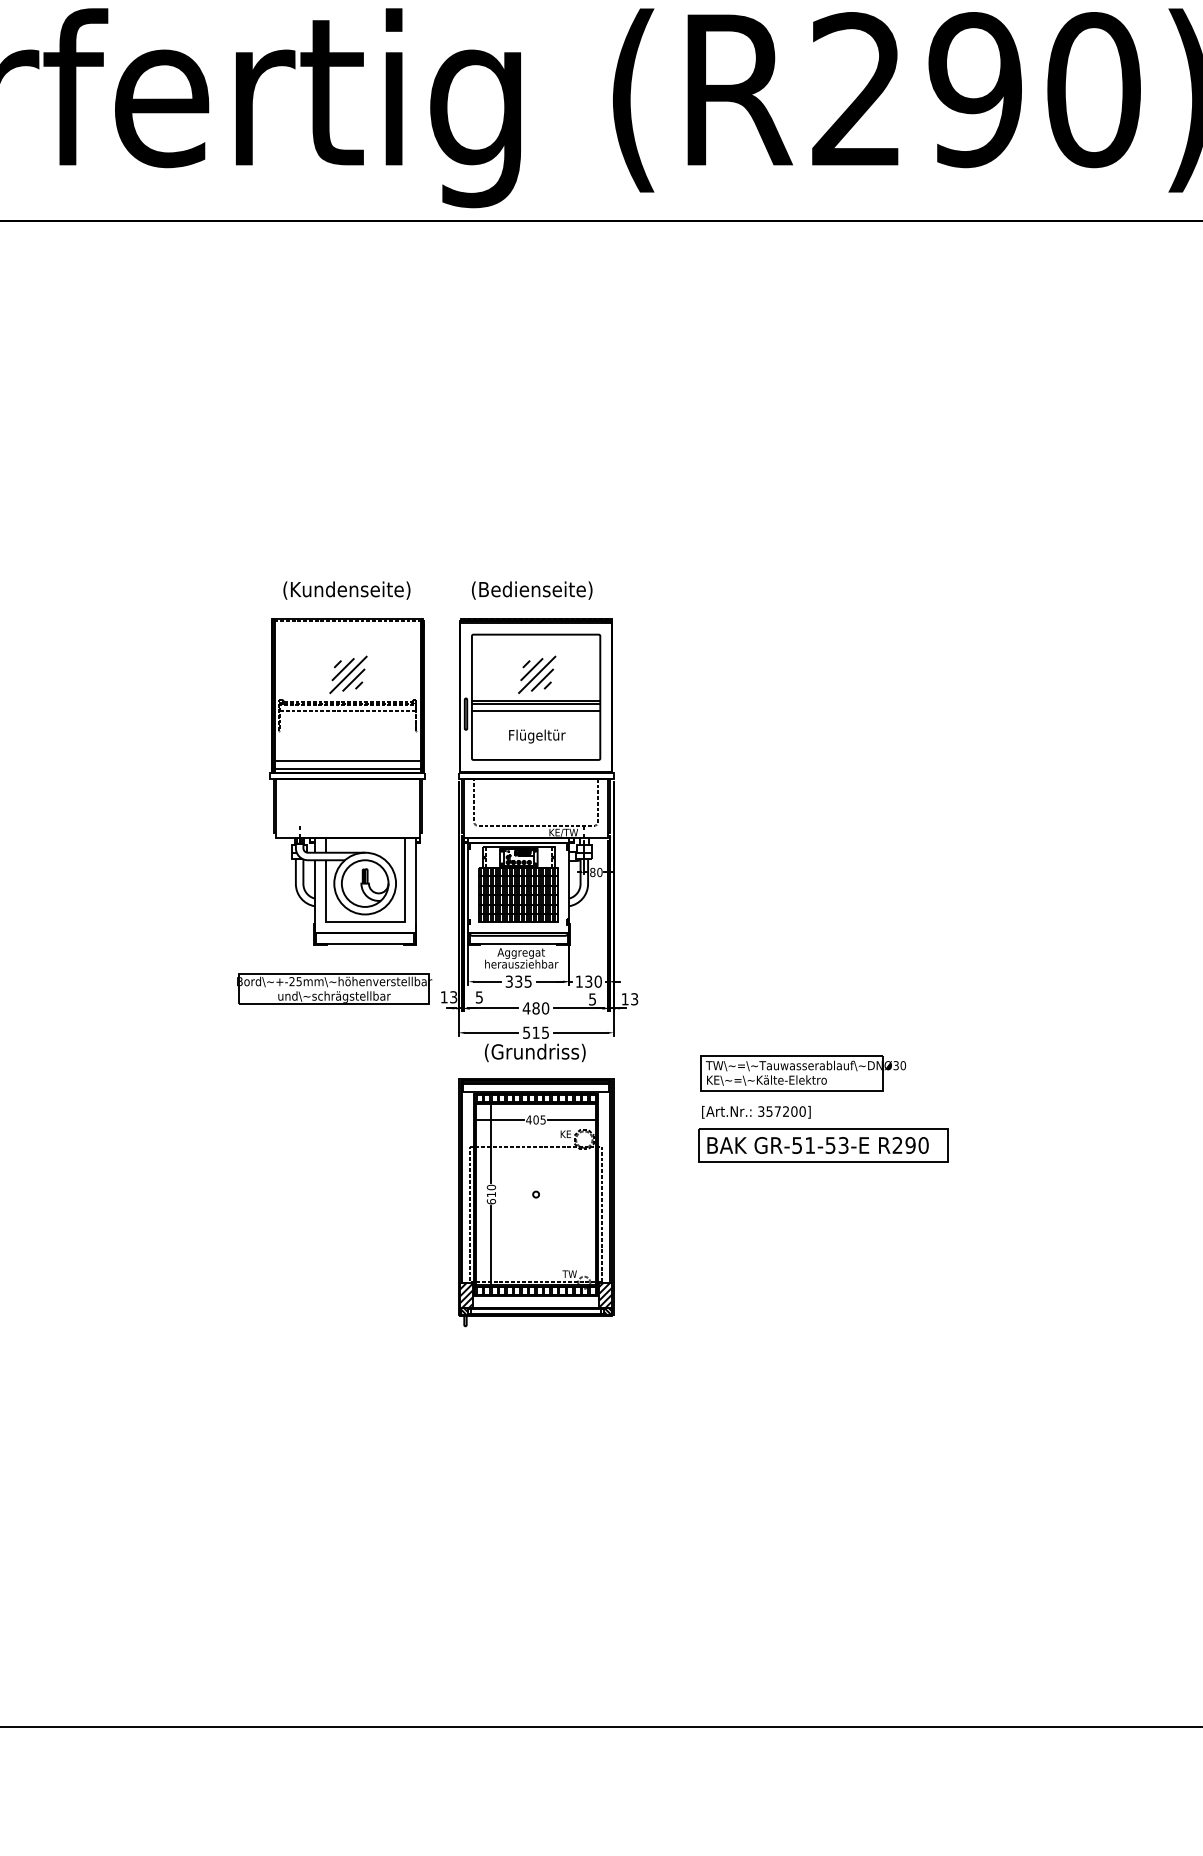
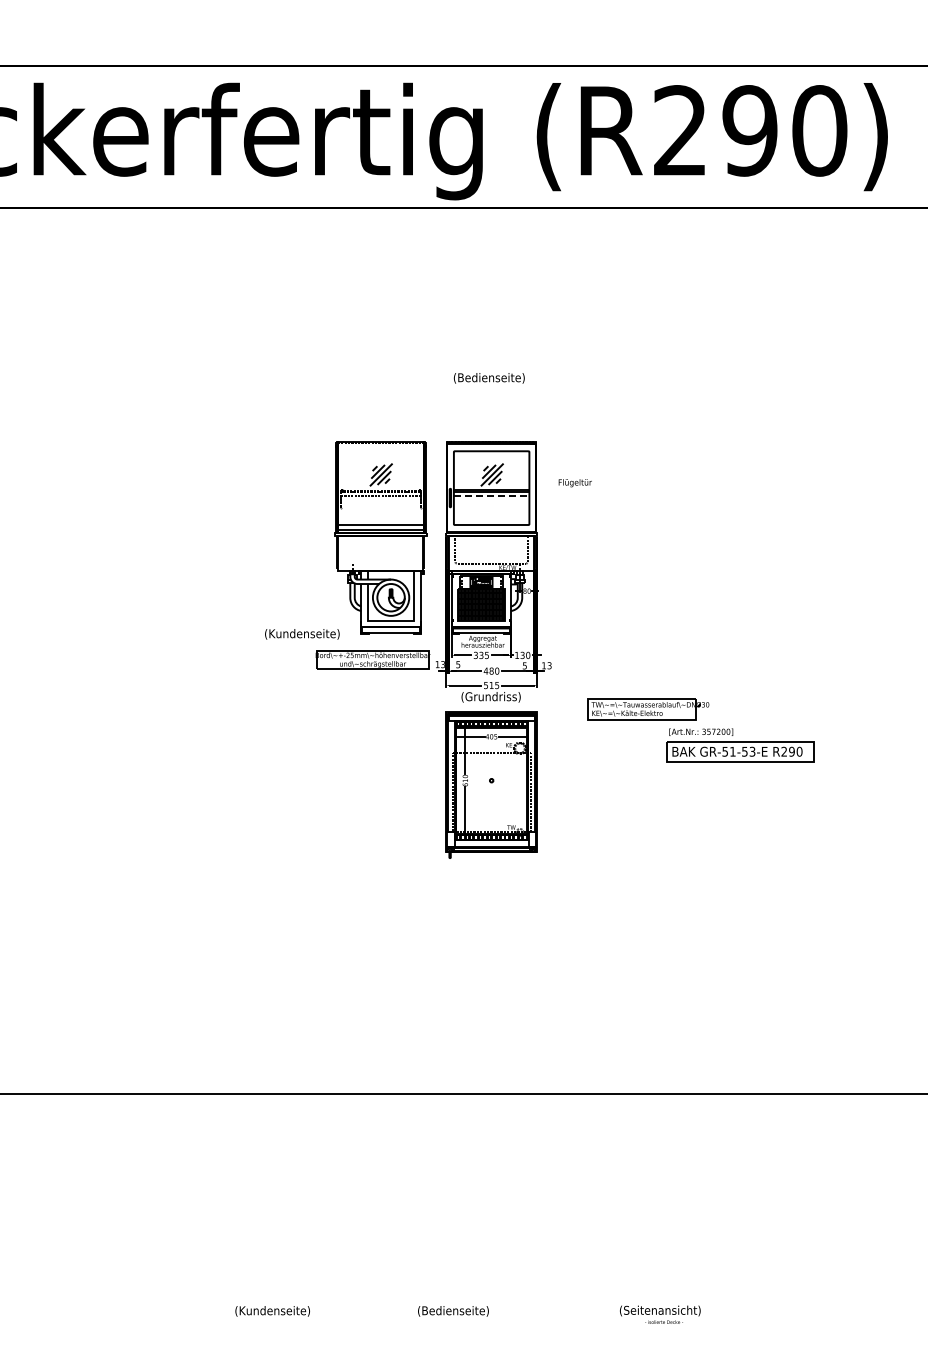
text: (347, 590) -> (302, 634), moved
text: (530, 590) -> (488, 378), moved
line: (535, 711) -> (491, 496), solid -> dashed
text: (535, 737) -> (574, 483), moved
part: (823, 1134) -> (740, 745), moved
hatch: (466, 1294) -> (450, 839), removed
hatch: (605, 1294) -> (532, 839), removed

